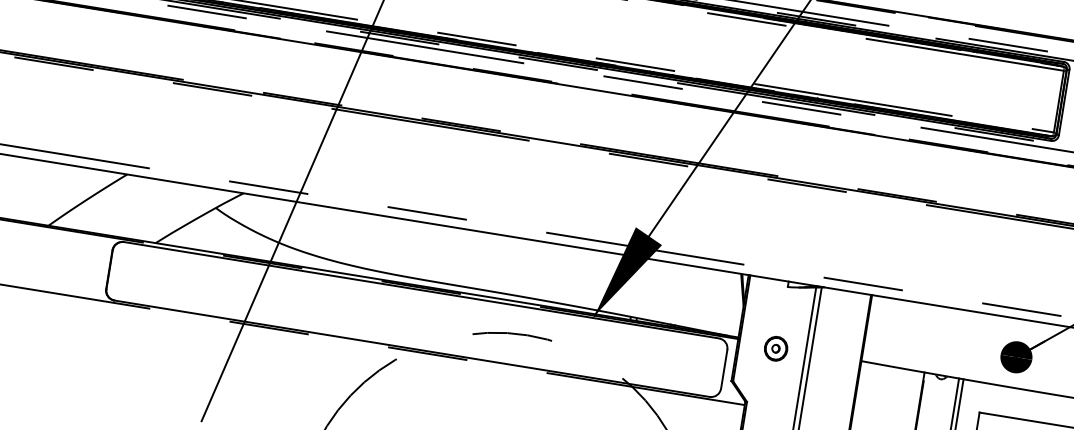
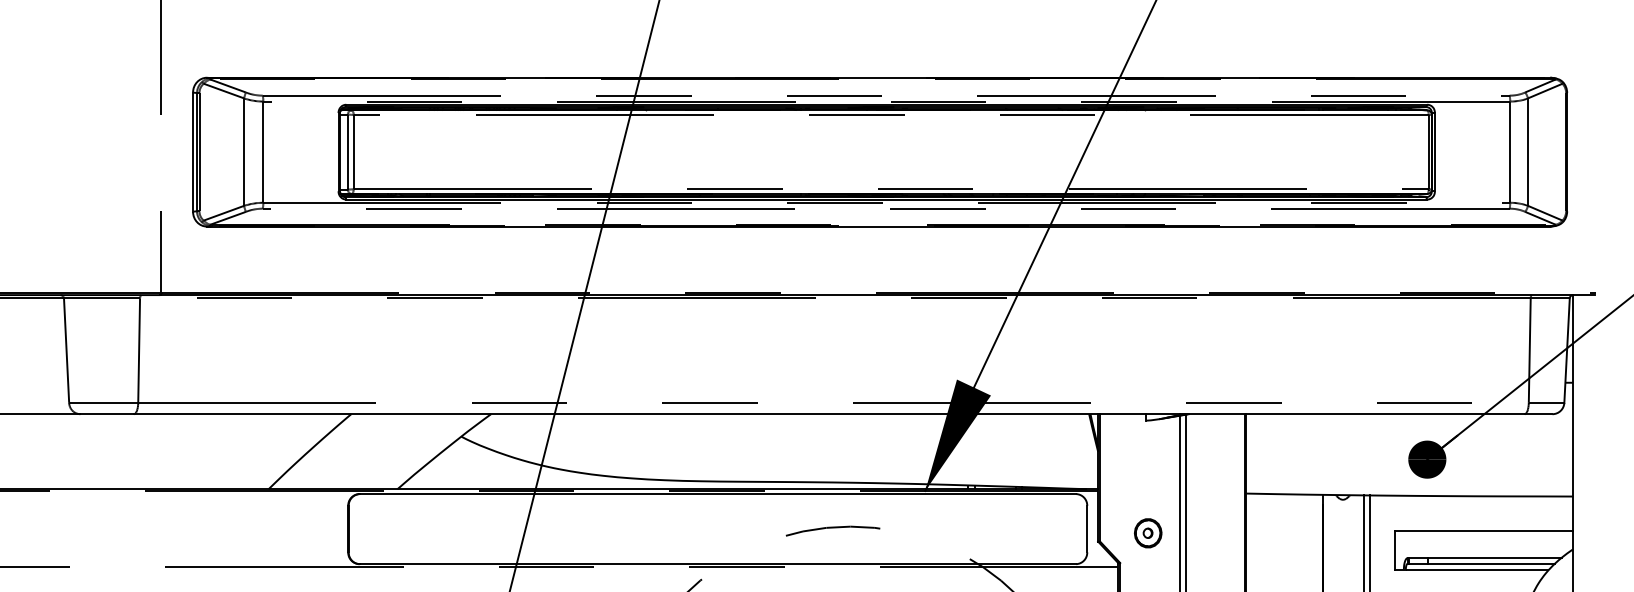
part: (776, 349) -> (1148, 533), moved

